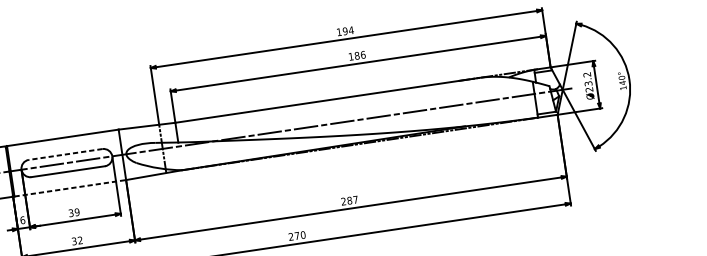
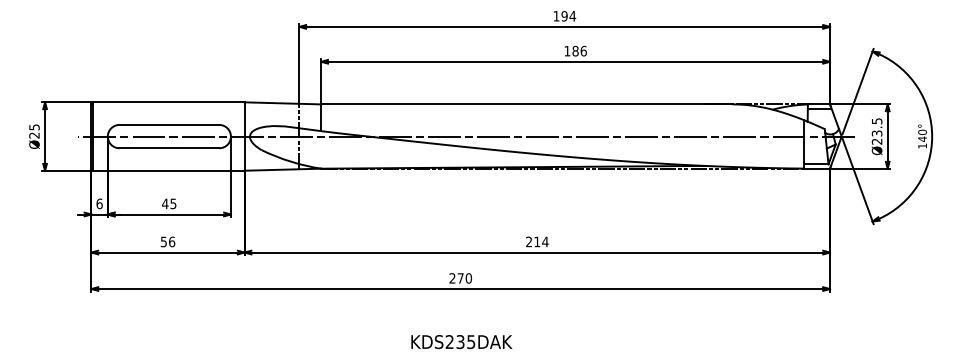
text: (586, 74) -> (876, 121), Ø23.2 -> Ø23.5
line: (65, 154) -> (169, 124), dashed -> solid
line: (69, 188) -> (168, 170), dashed -> solid
text: (352, 199) -> (541, 241), 287 -> 214
text: (73, 212) -> (168, 203), 39 -> 45
text: (77, 240) -> (168, 241), 32 -> 56

